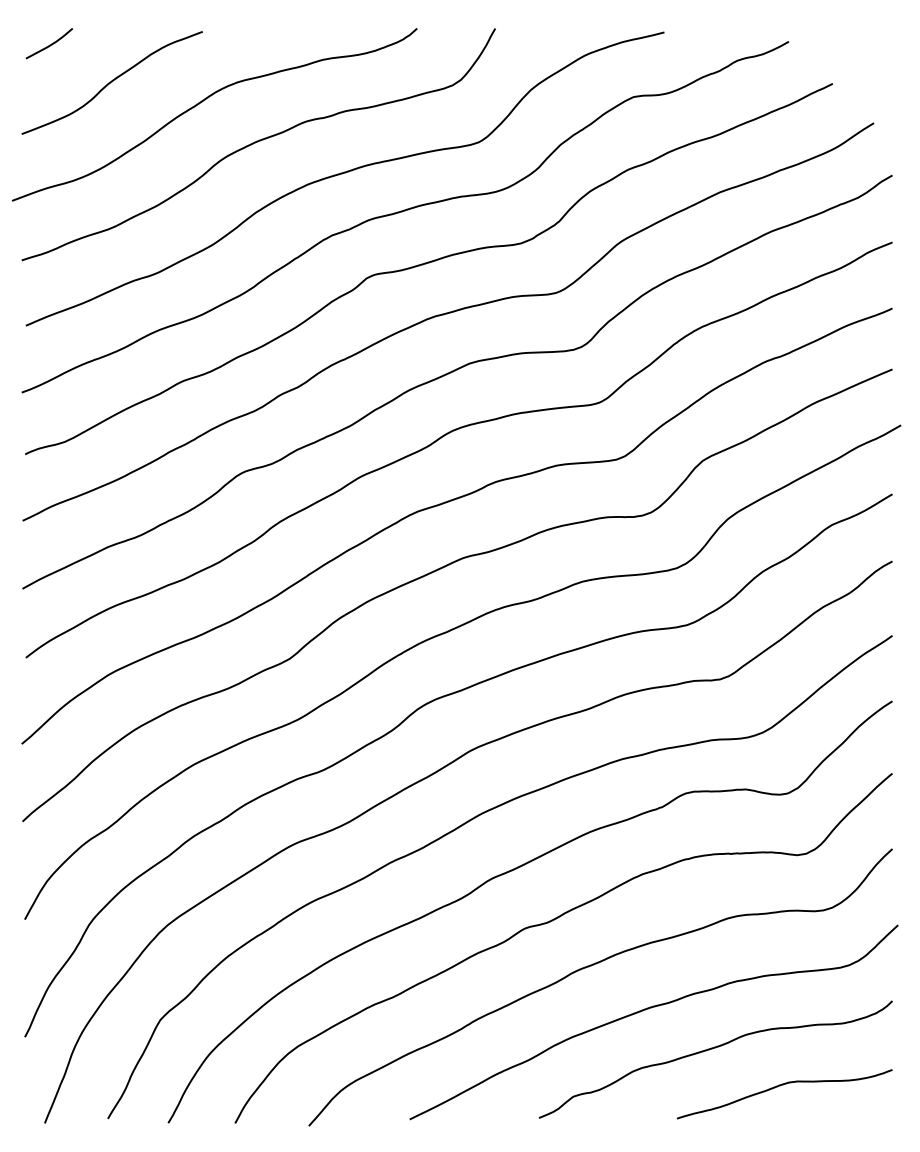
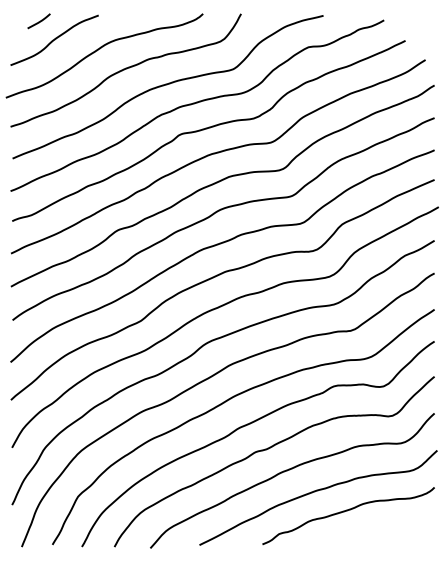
line: (48, 44) -> (38, 21), moved
curve: (781, 1087) -> (380, 529), removed

